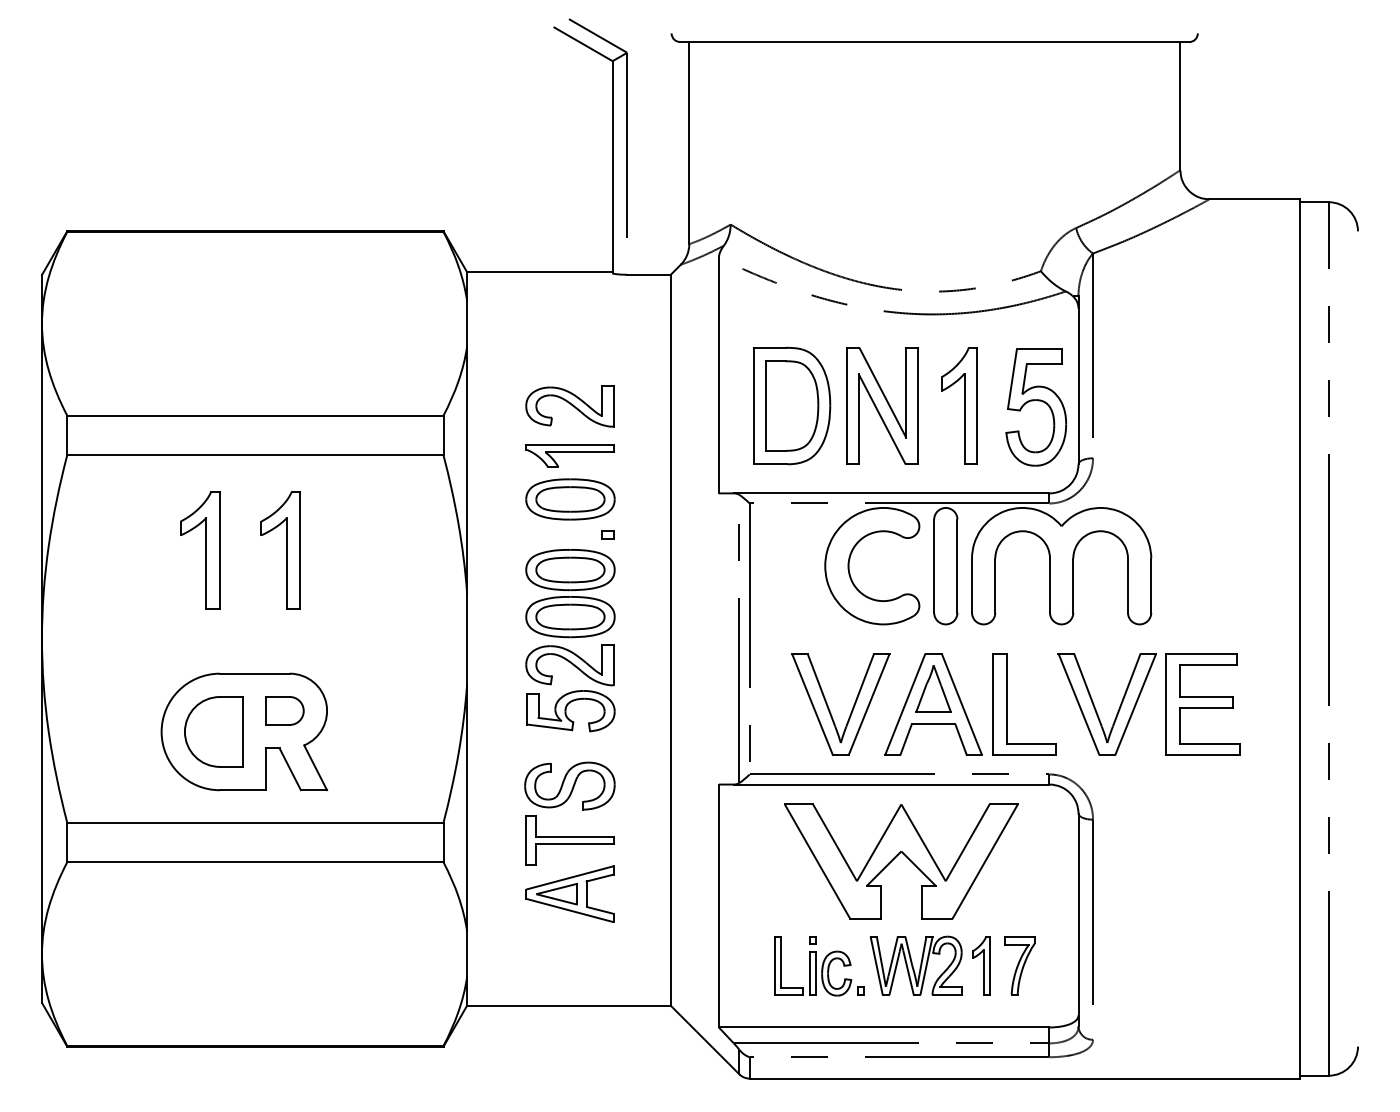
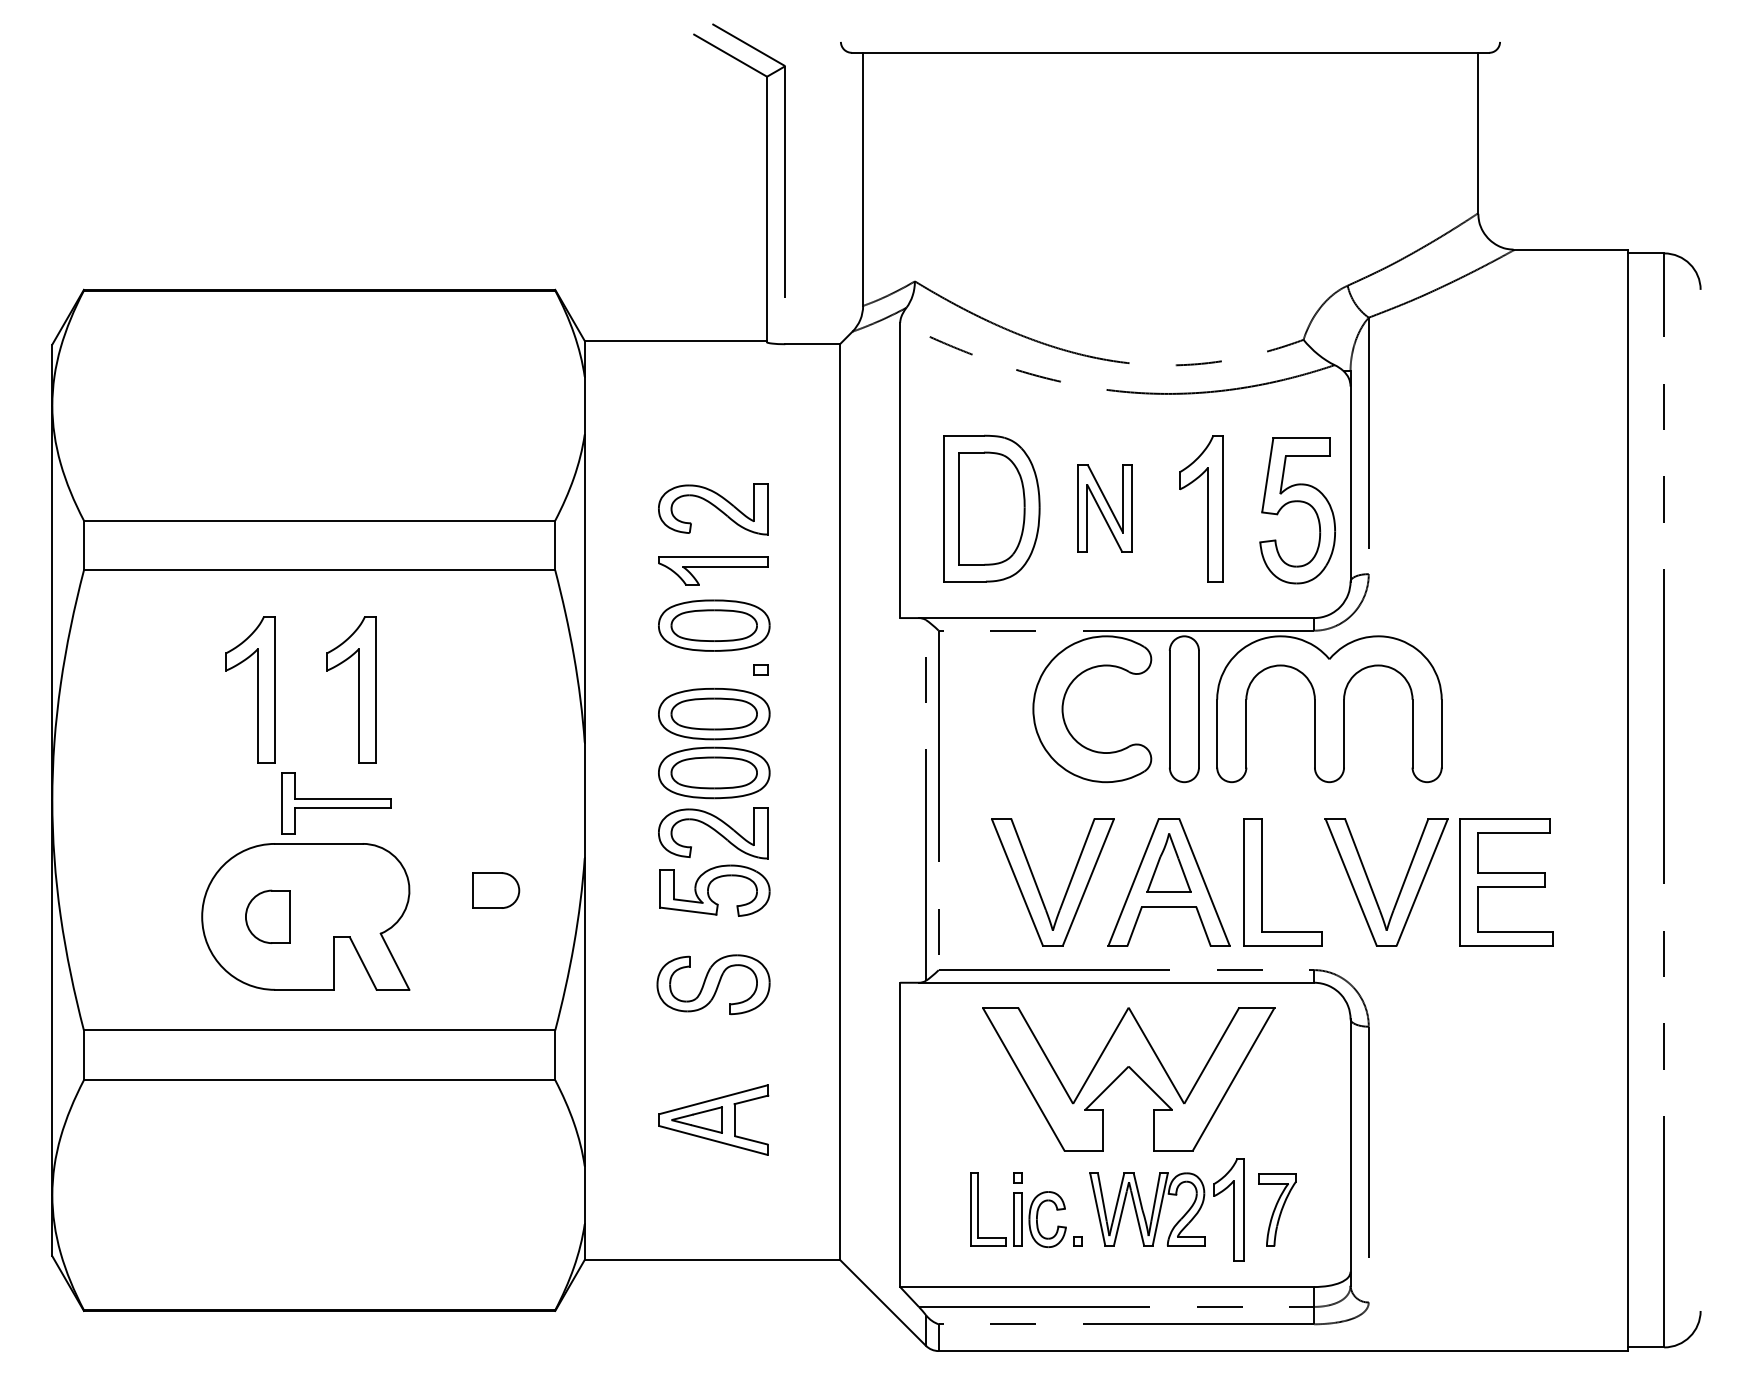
part: (882, 405) -> (1105, 507), size x0.6
part: (284, 710) -> (495, 890), moved
part: (213, 731) -> (267, 916), size x0.6
part: (569, 840) -> (336, 803), moved
part: (981, 965) -> (1229, 1209), size x1.4

